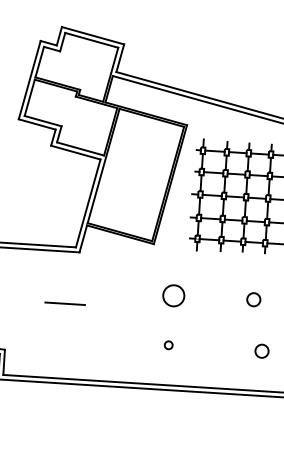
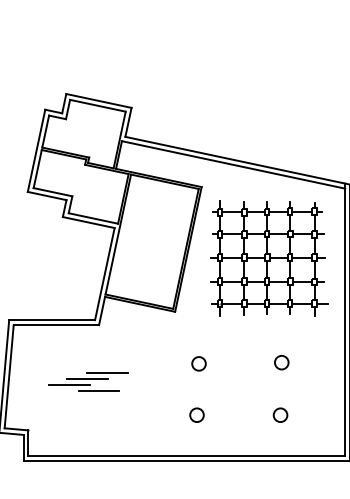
circle: (173, 295) -> (198, 363), size x0.62
line: (84, 299) -> (107, 373), added
line: (46, 308) -> (68, 385), added
line: (75, 315) -> (98, 390), added
circle: (168, 344) -> (196, 414), size x1.67
circle: (261, 350) -> (280, 414), moved

